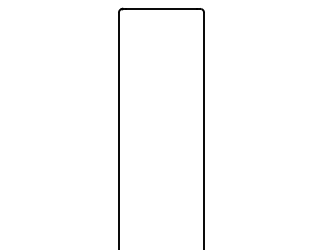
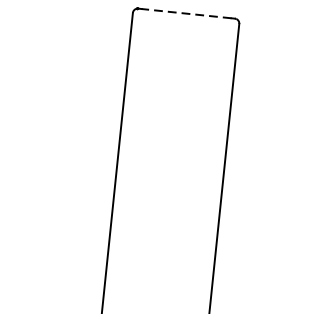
line: (161, 8) -> (186, 13), solid -> dashed

